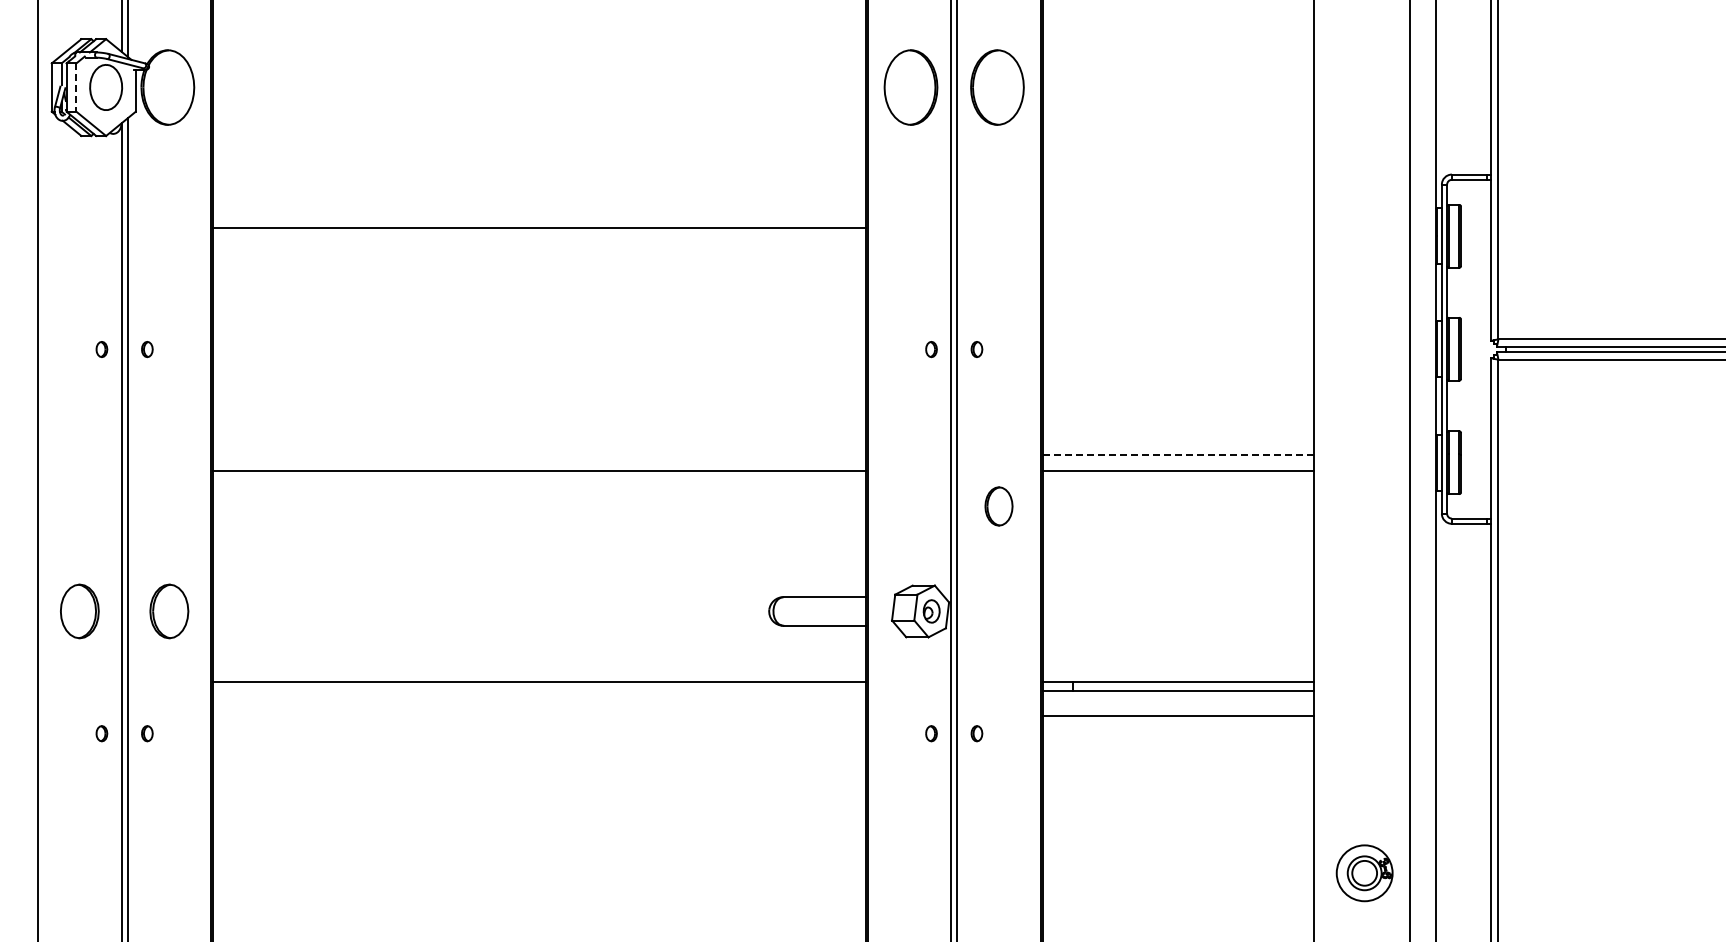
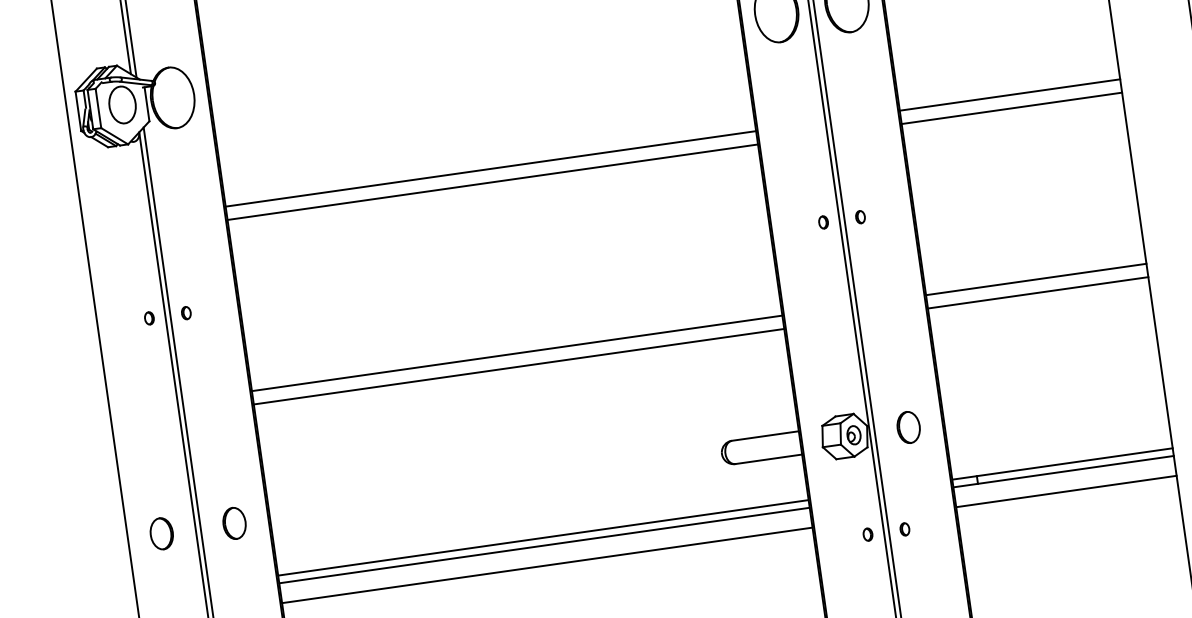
line: (76, 88) -> (98, 109), dashed -> solid
line: (1177, 227) -> (1009, 94), added
line: (539, 244) -> (492, 182), added
line: (1177, 244) -> (1011, 108), added
line: (539, 454) -> (517, 353), added
line: (1178, 454) -> (1036, 279), dashed -> solid
part: (998, 506) -> (908, 427), moved
part: (79, 611) -> (161, 533), size x0.71
part: (169, 611) -> (234, 523), size x0.71
line: (539, 691) -> (544, 545), added
line: (539, 715) -> (547, 565), added

